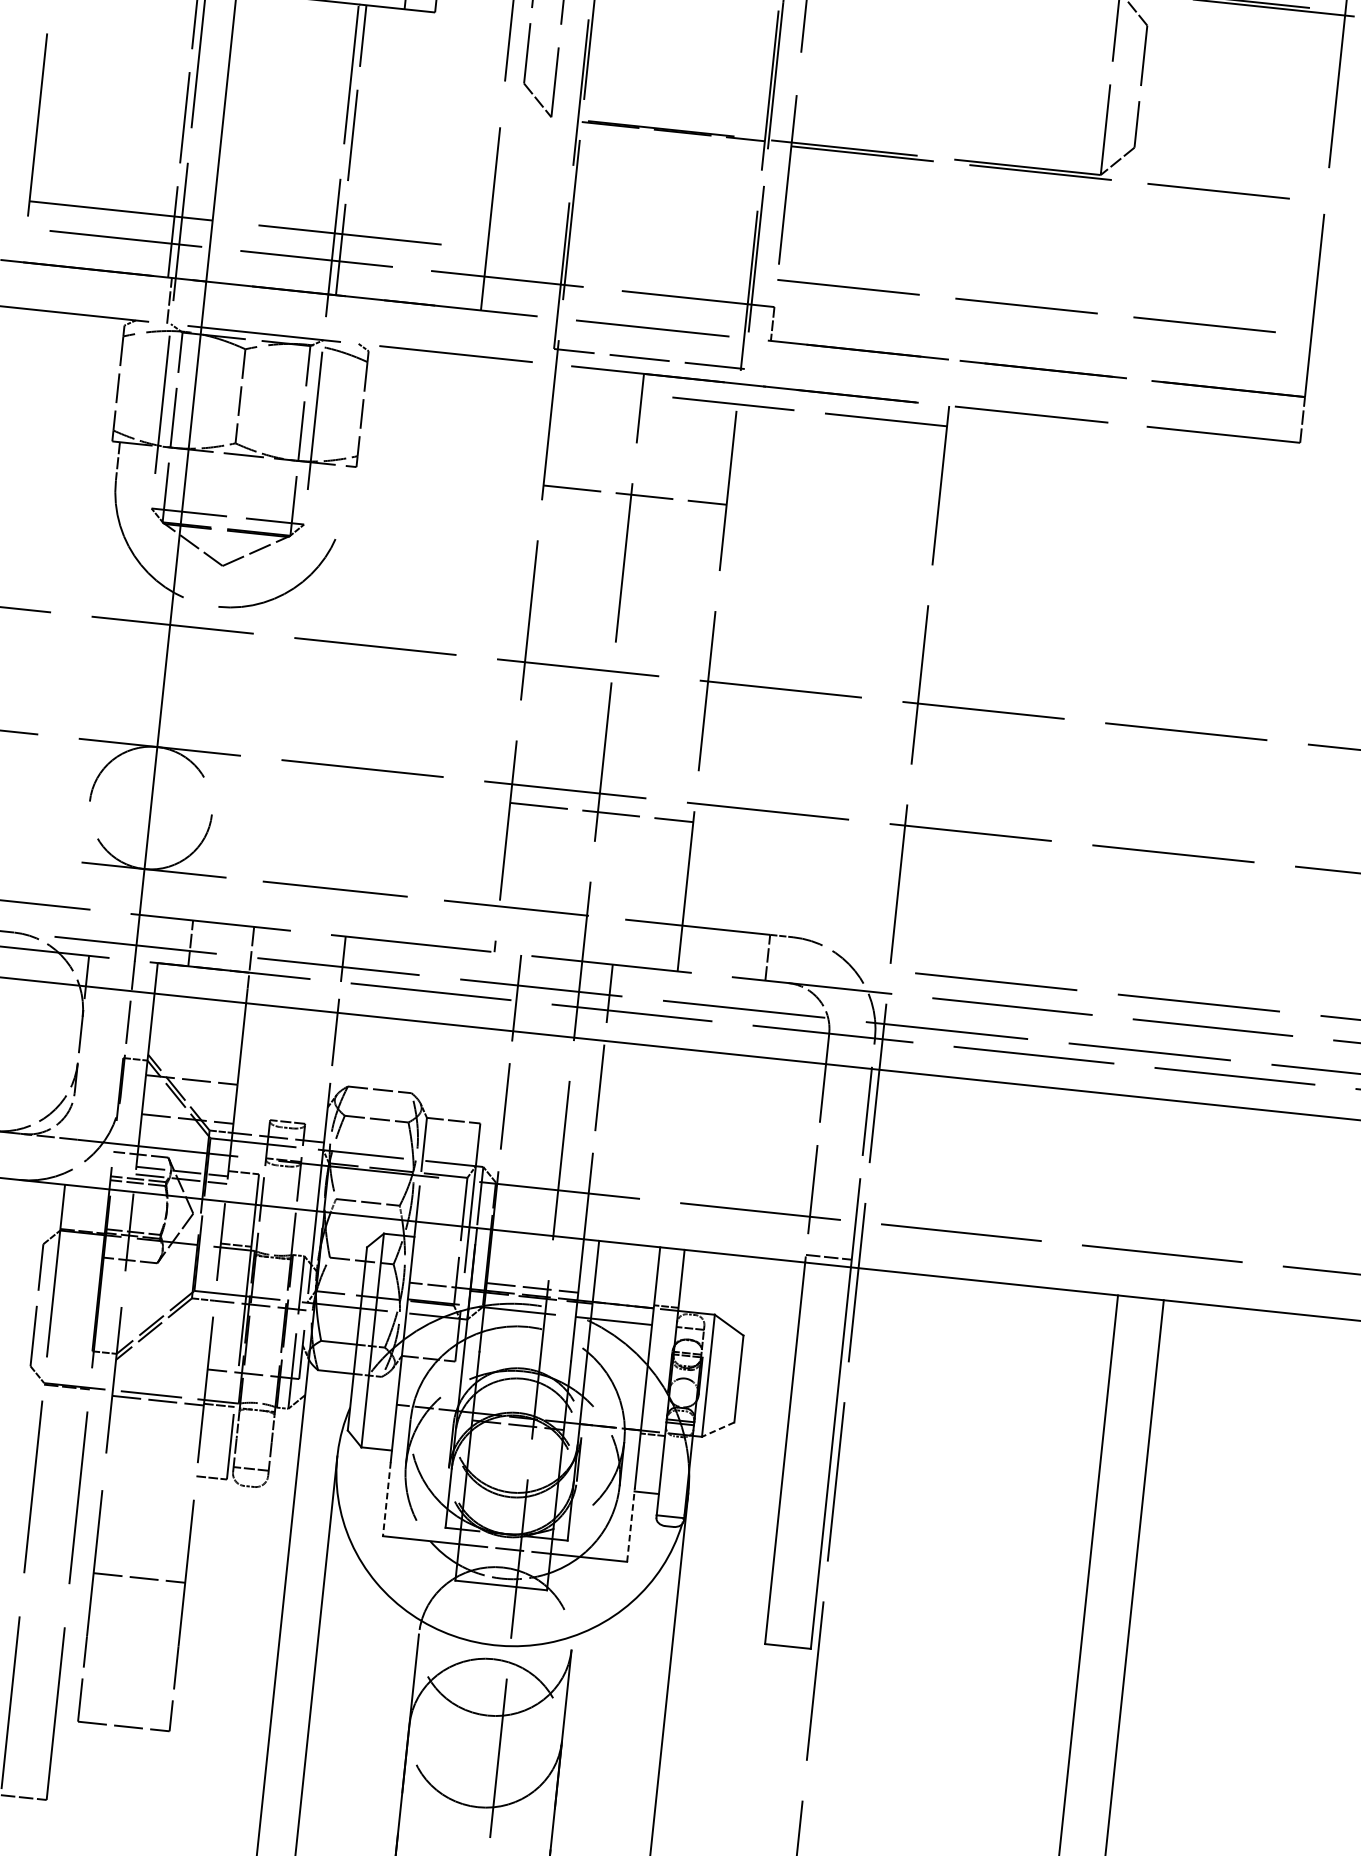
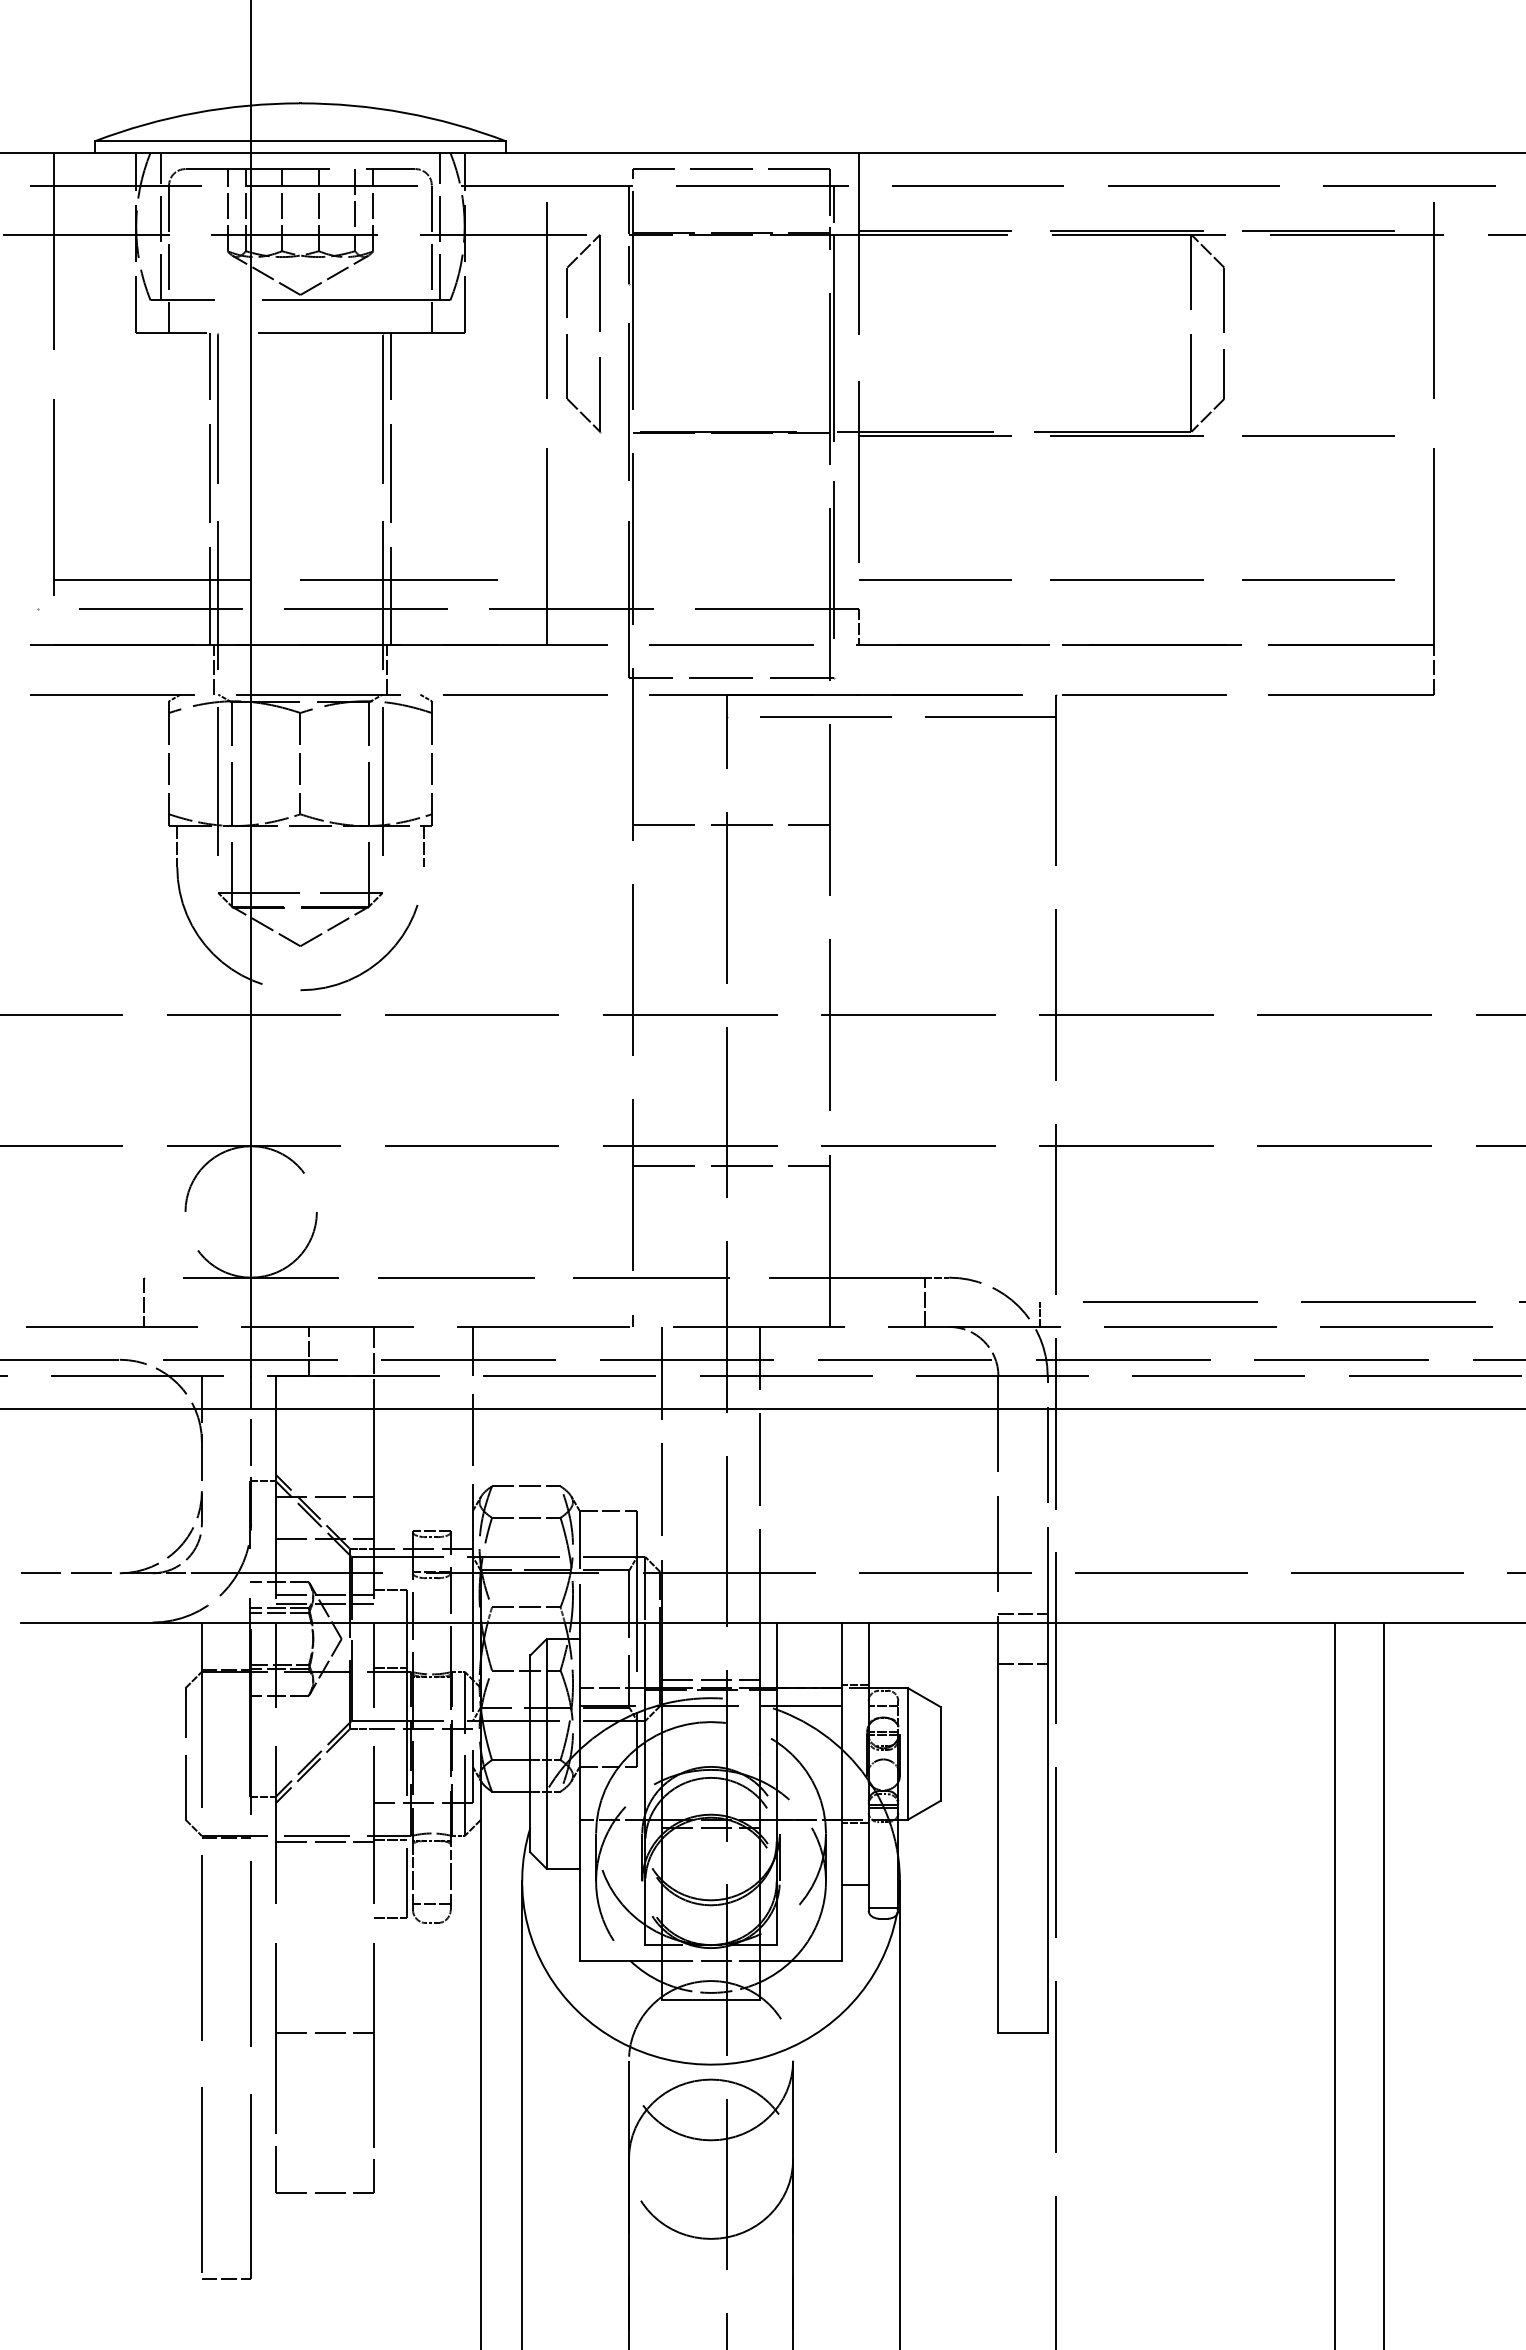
line: (329, 317) -> (386, 669), added
line: (346, 485) -> (423, 846), added
line: (43, 880) -> (144, 1301), added
line: (873, 980) -> (1039, 1314), added
line: (823, 1302) -> (1022, 1663), added
line: (718, 1429) -> (924, 1810), dashed -> solid
line: (386, 1499) -> (579, 1921), dashed -> solid
line: (631, 1525) -> (842, 1921), dashed -> solid

